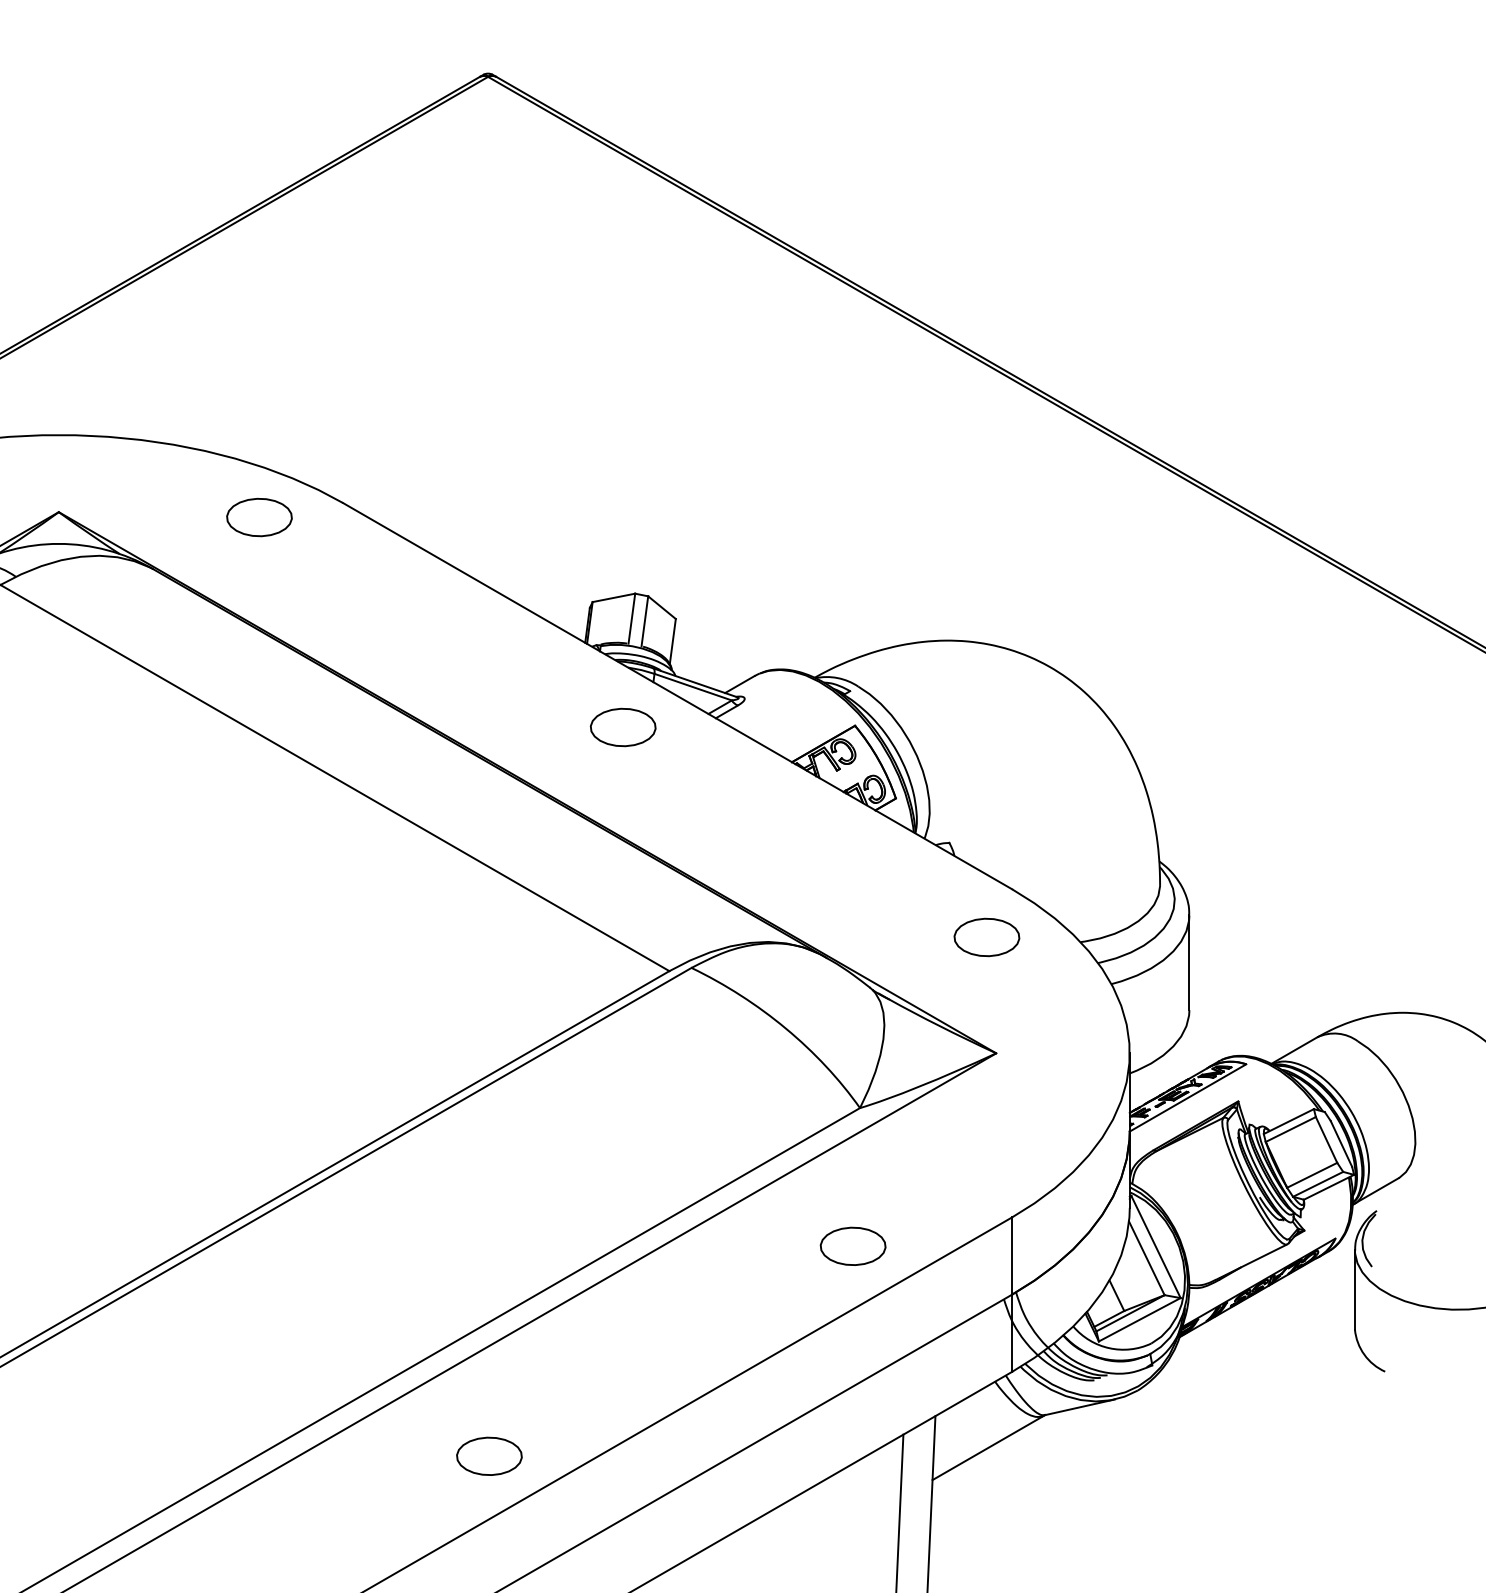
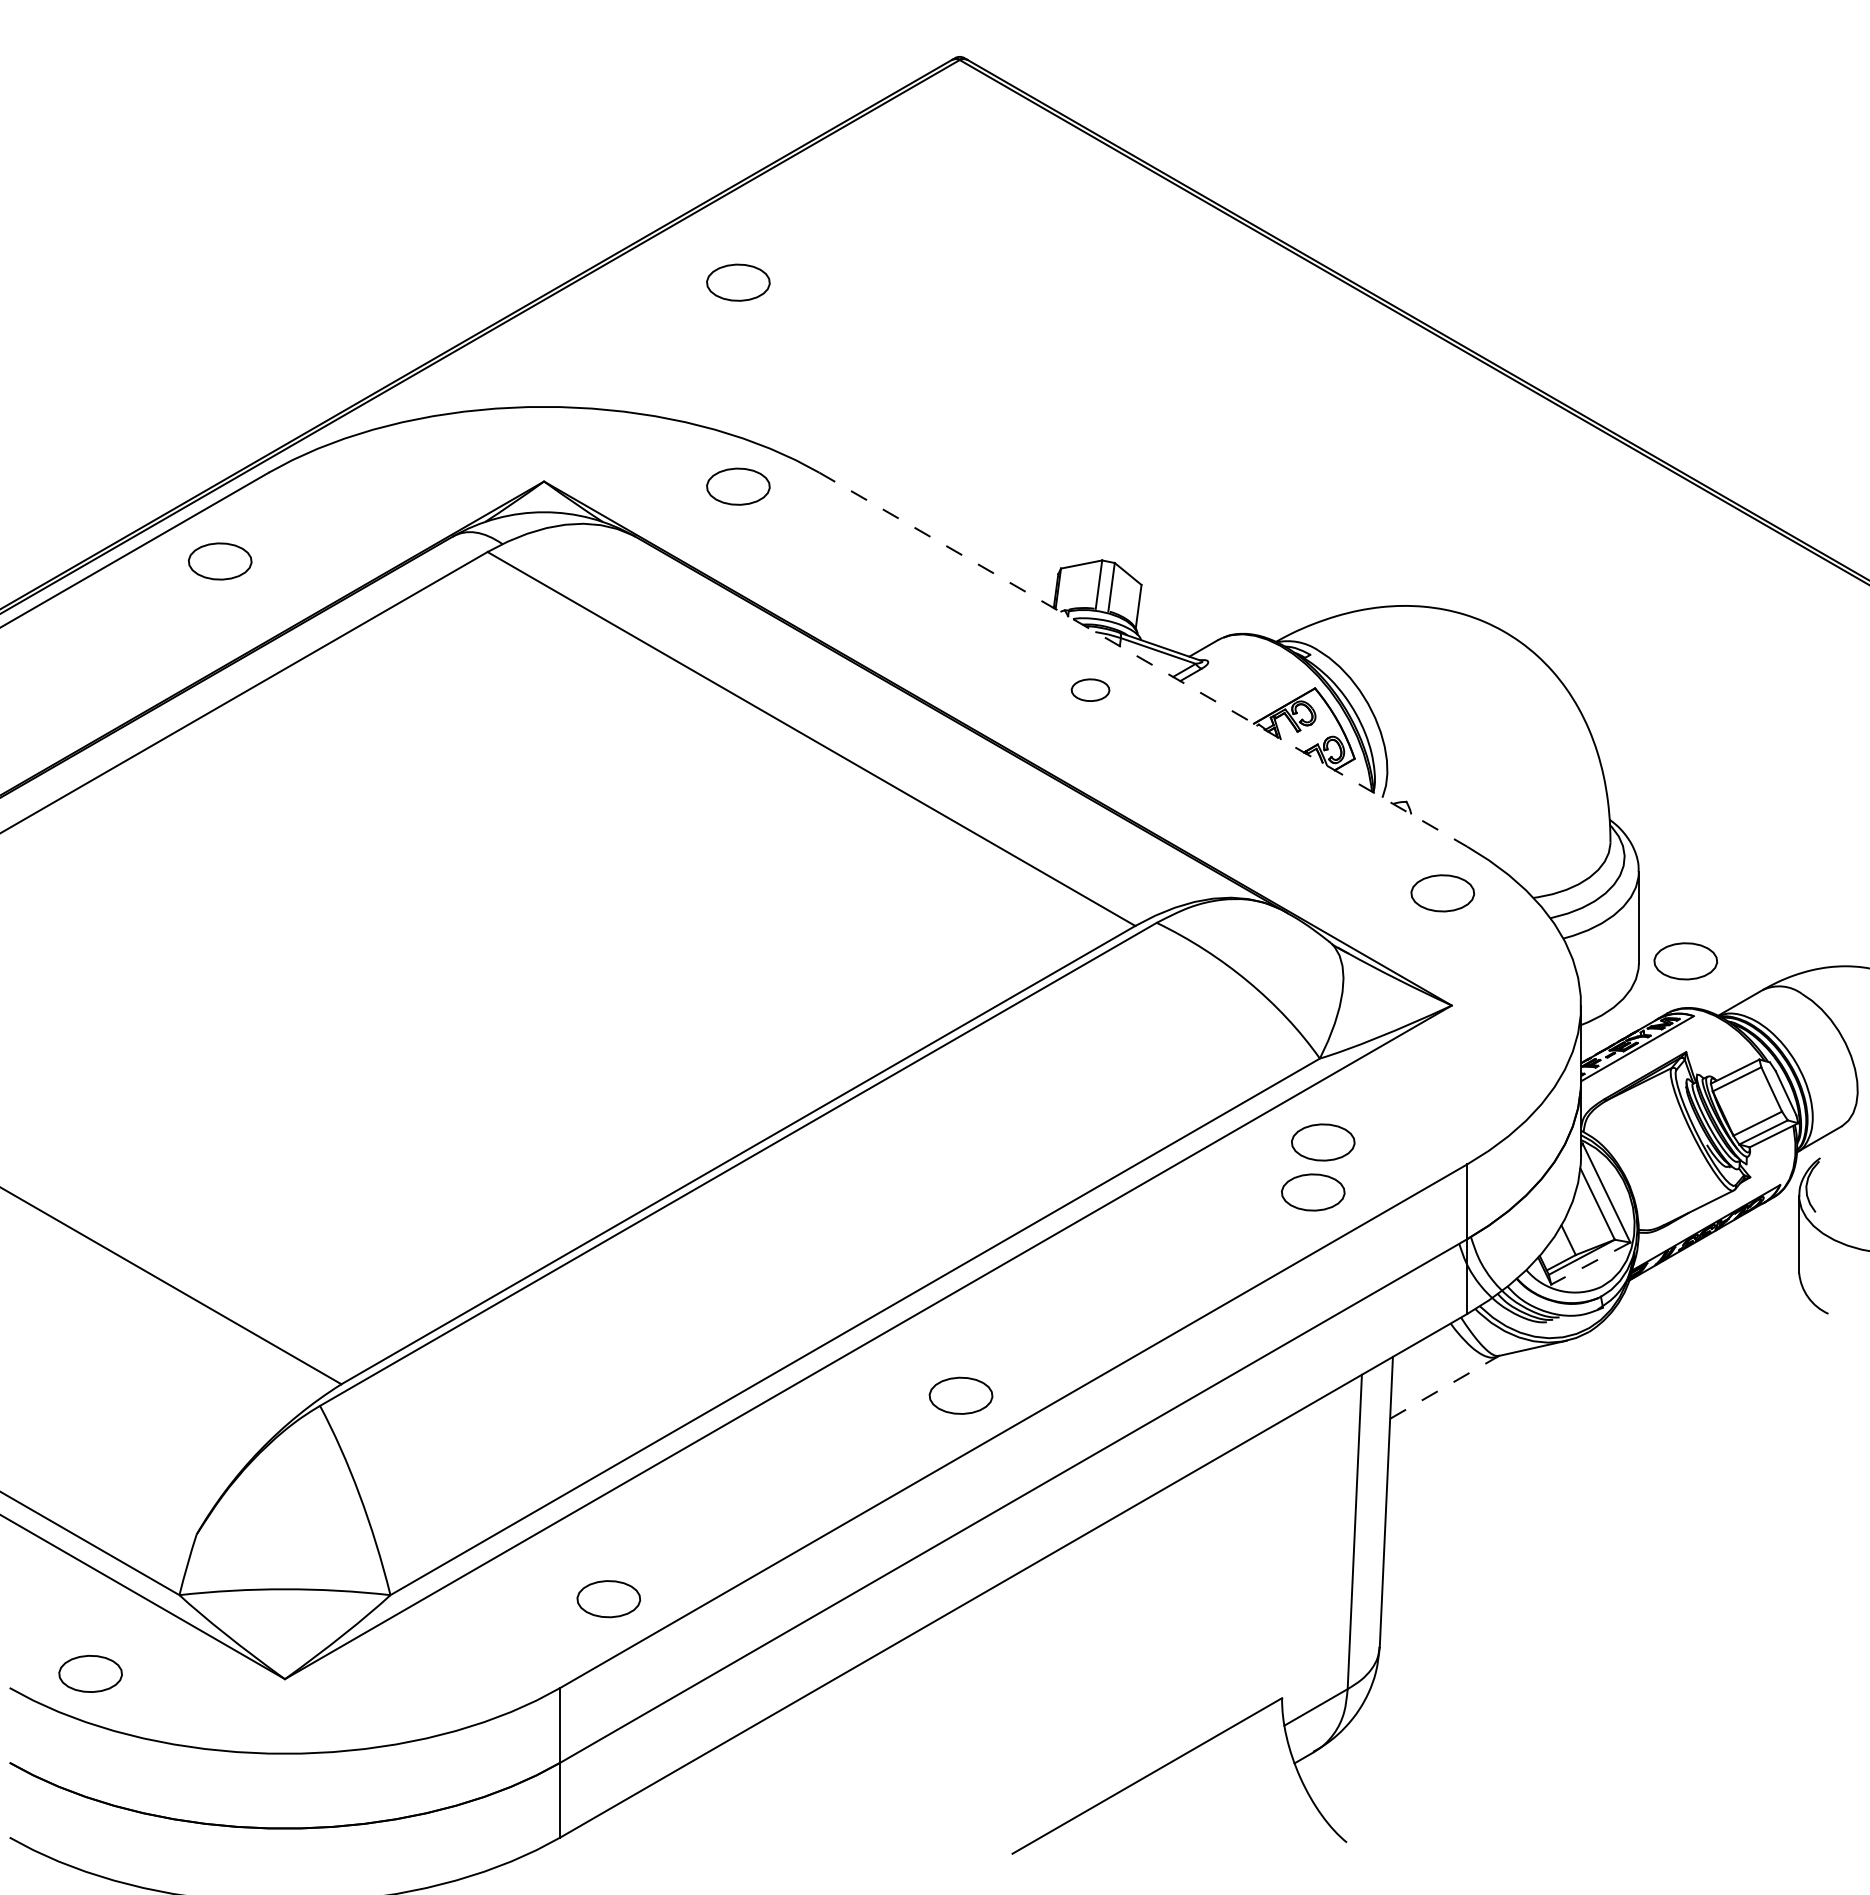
part: (259, 306) -> (738, 282), added
line: (677, 695) -> (1143, 659), solid -> dashed
part: (623, 727) -> (1090, 690), size x0.6
part: (1237, 1007) -> (1685, 961), added
part: (863, 1194) -> (1323, 1142), added
line: (1139, 1319) -> (1590, 1263), solid -> dashed
line: (988, 1447) -> (1444, 1387), solid -> dashed

